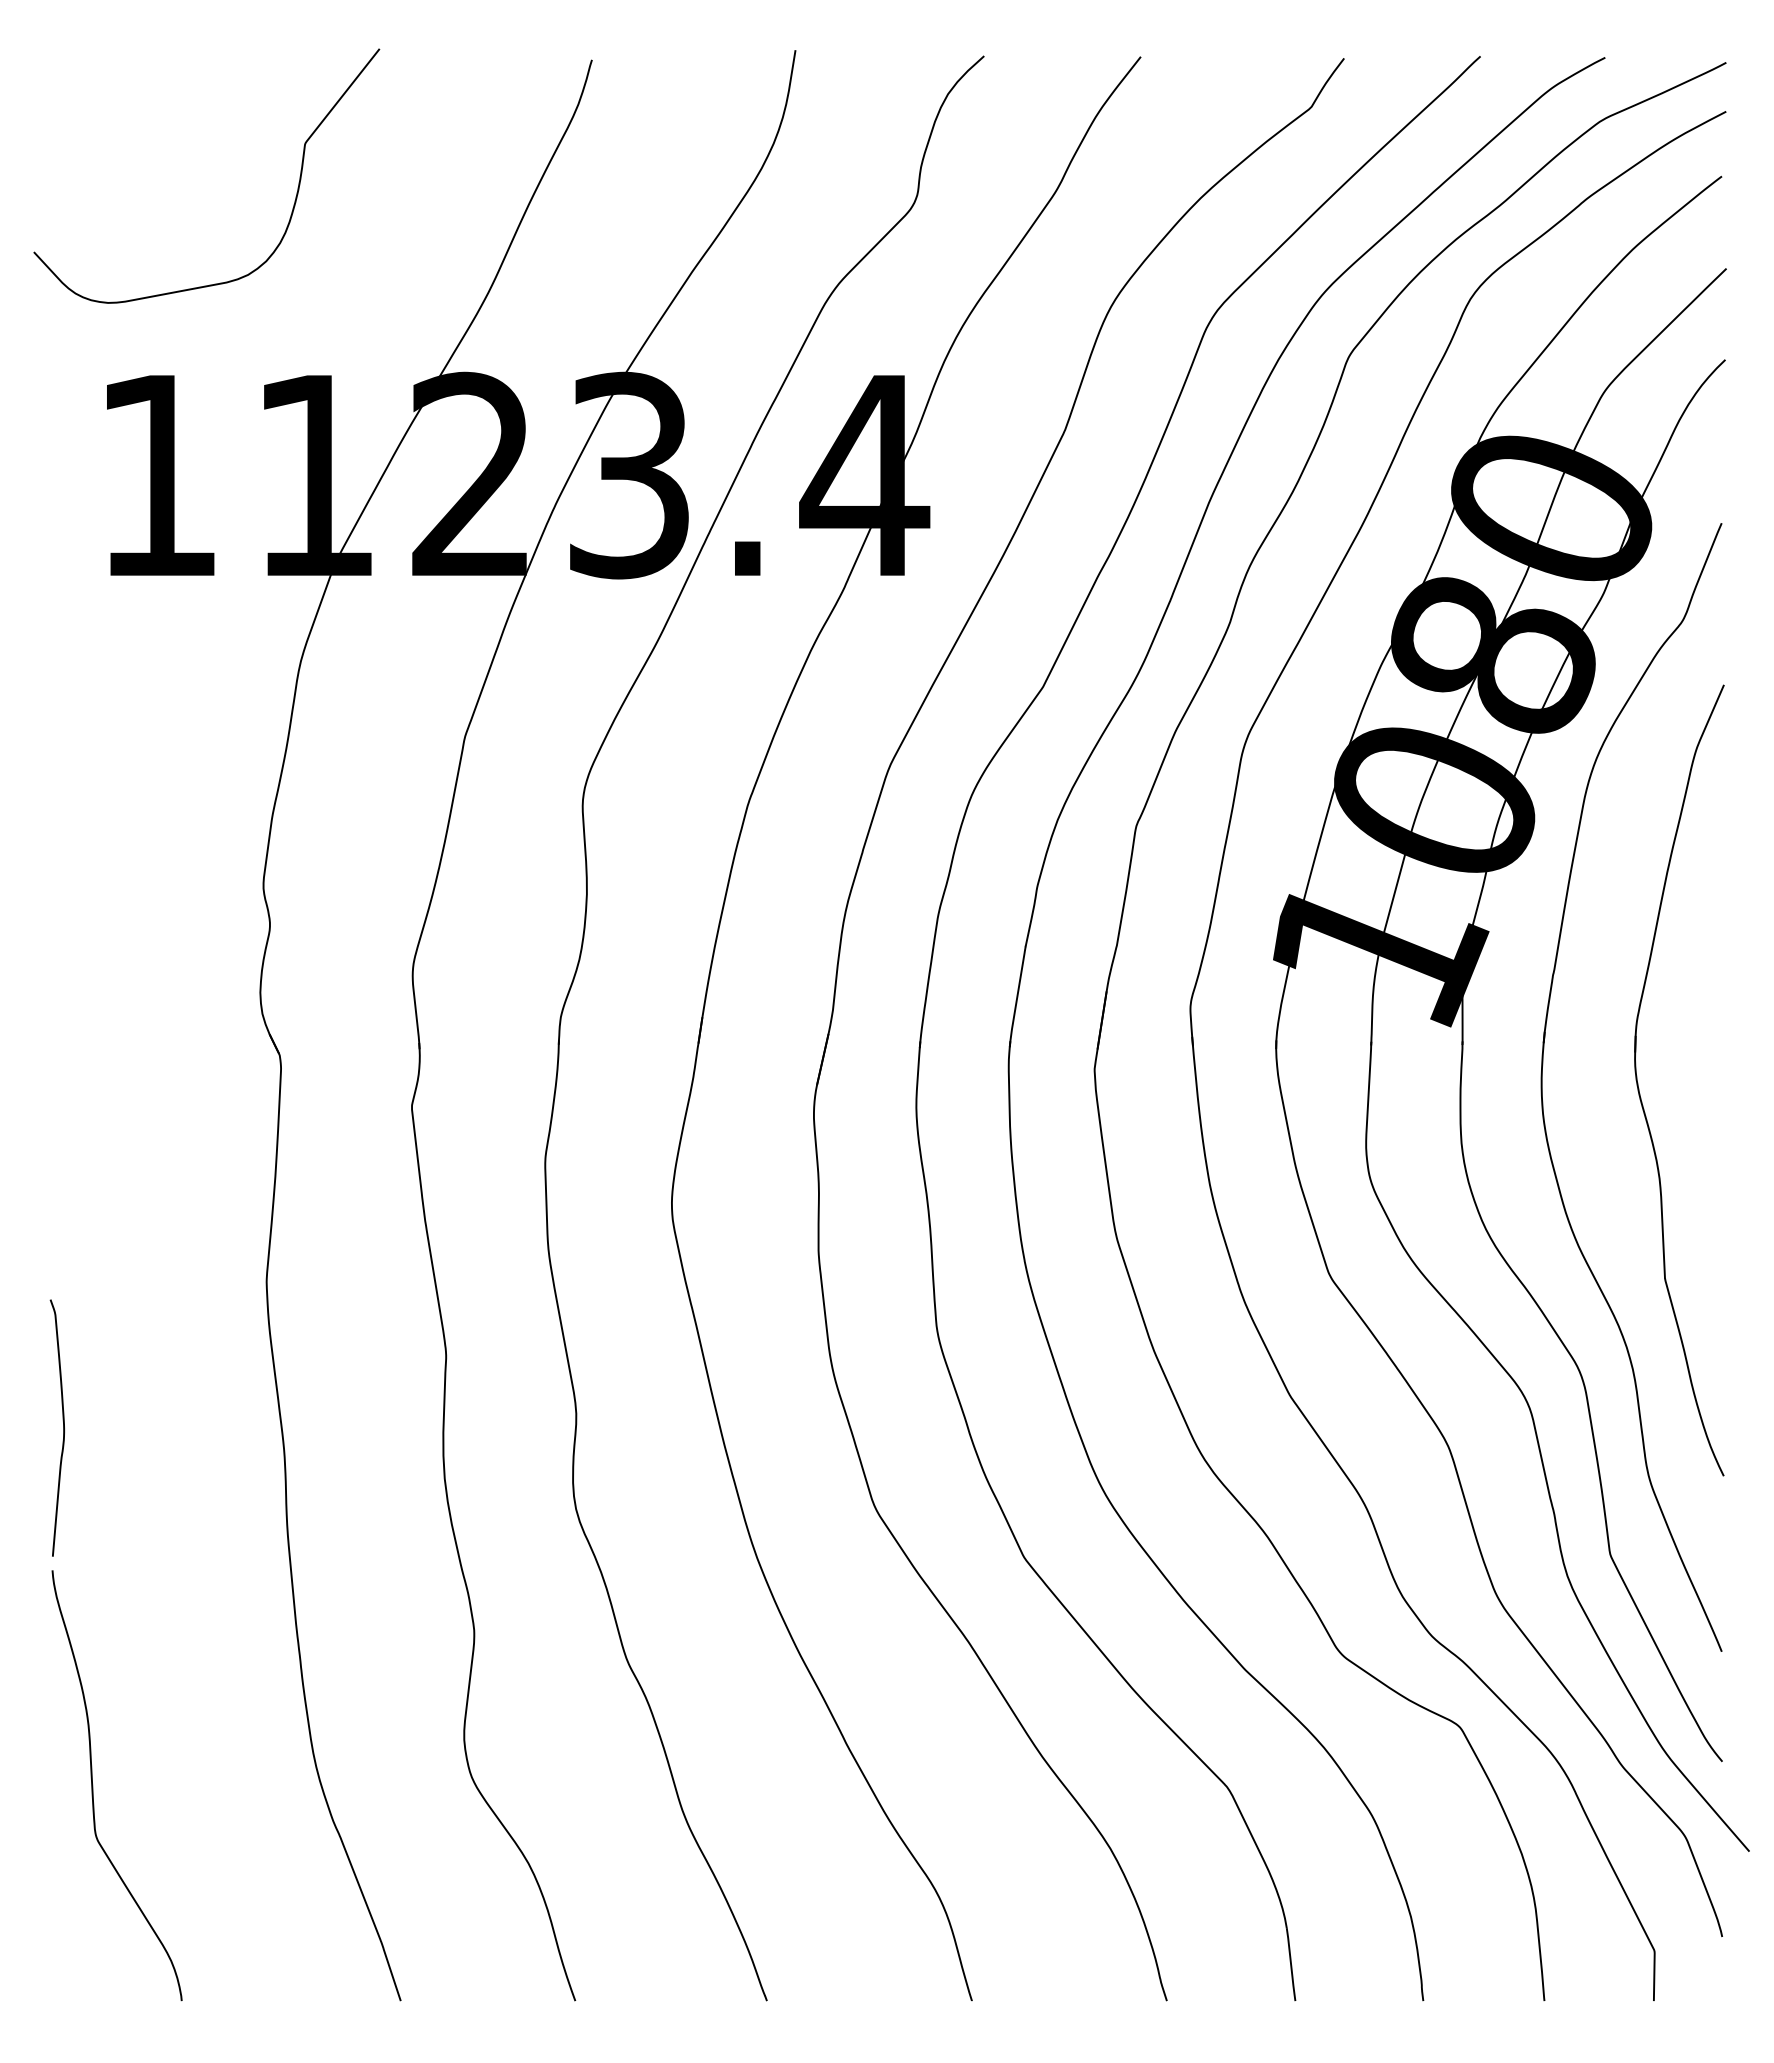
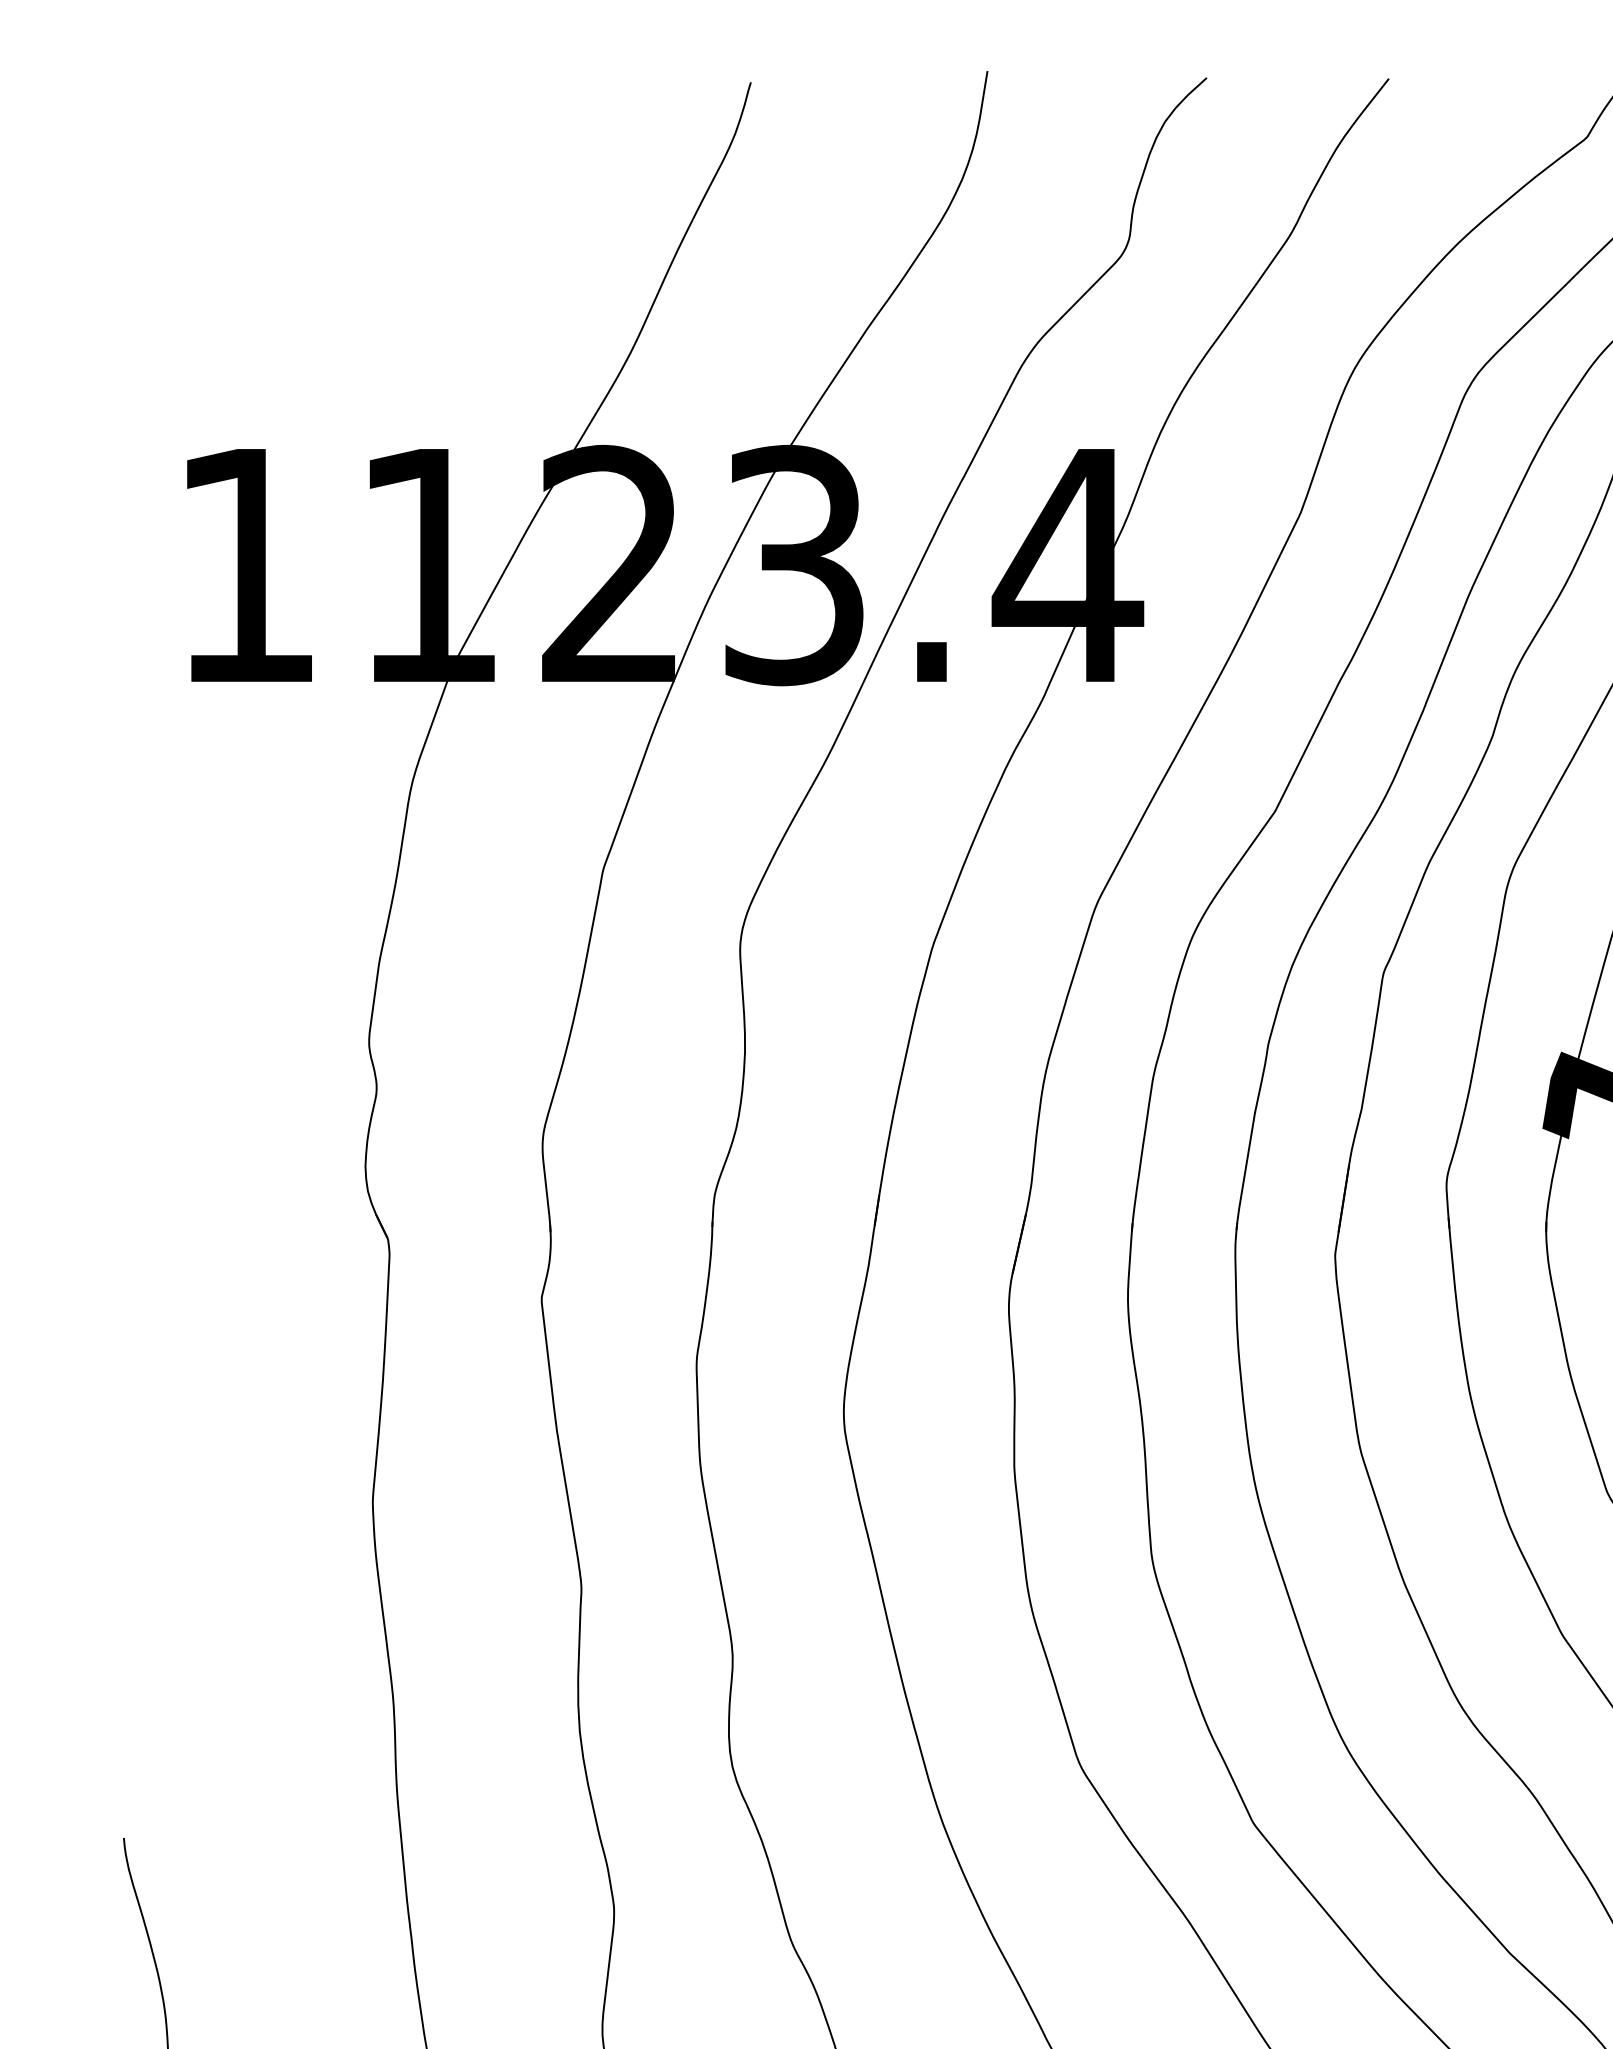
curve: (295, 196) -> (406, 241), removed
curve: (63, 1427) -> (136, 1671), removed

